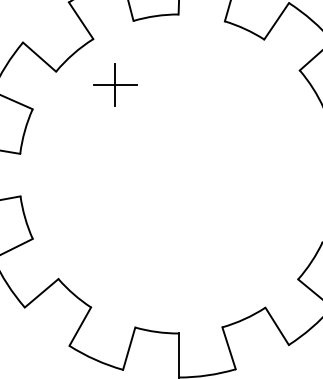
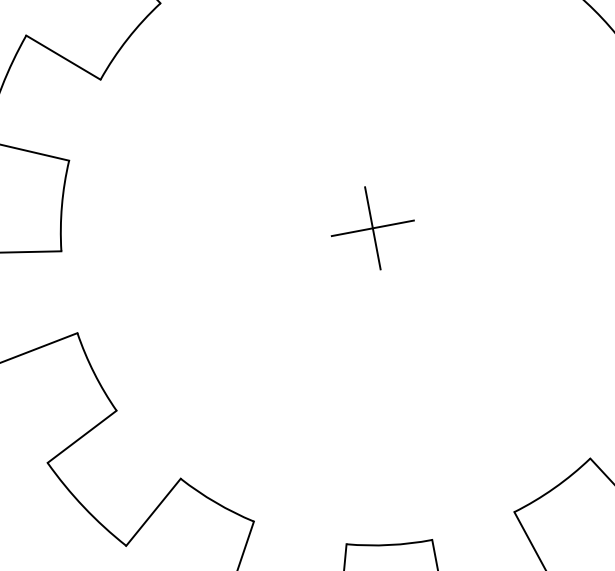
part: (115, 84) -> (372, 227), moved

